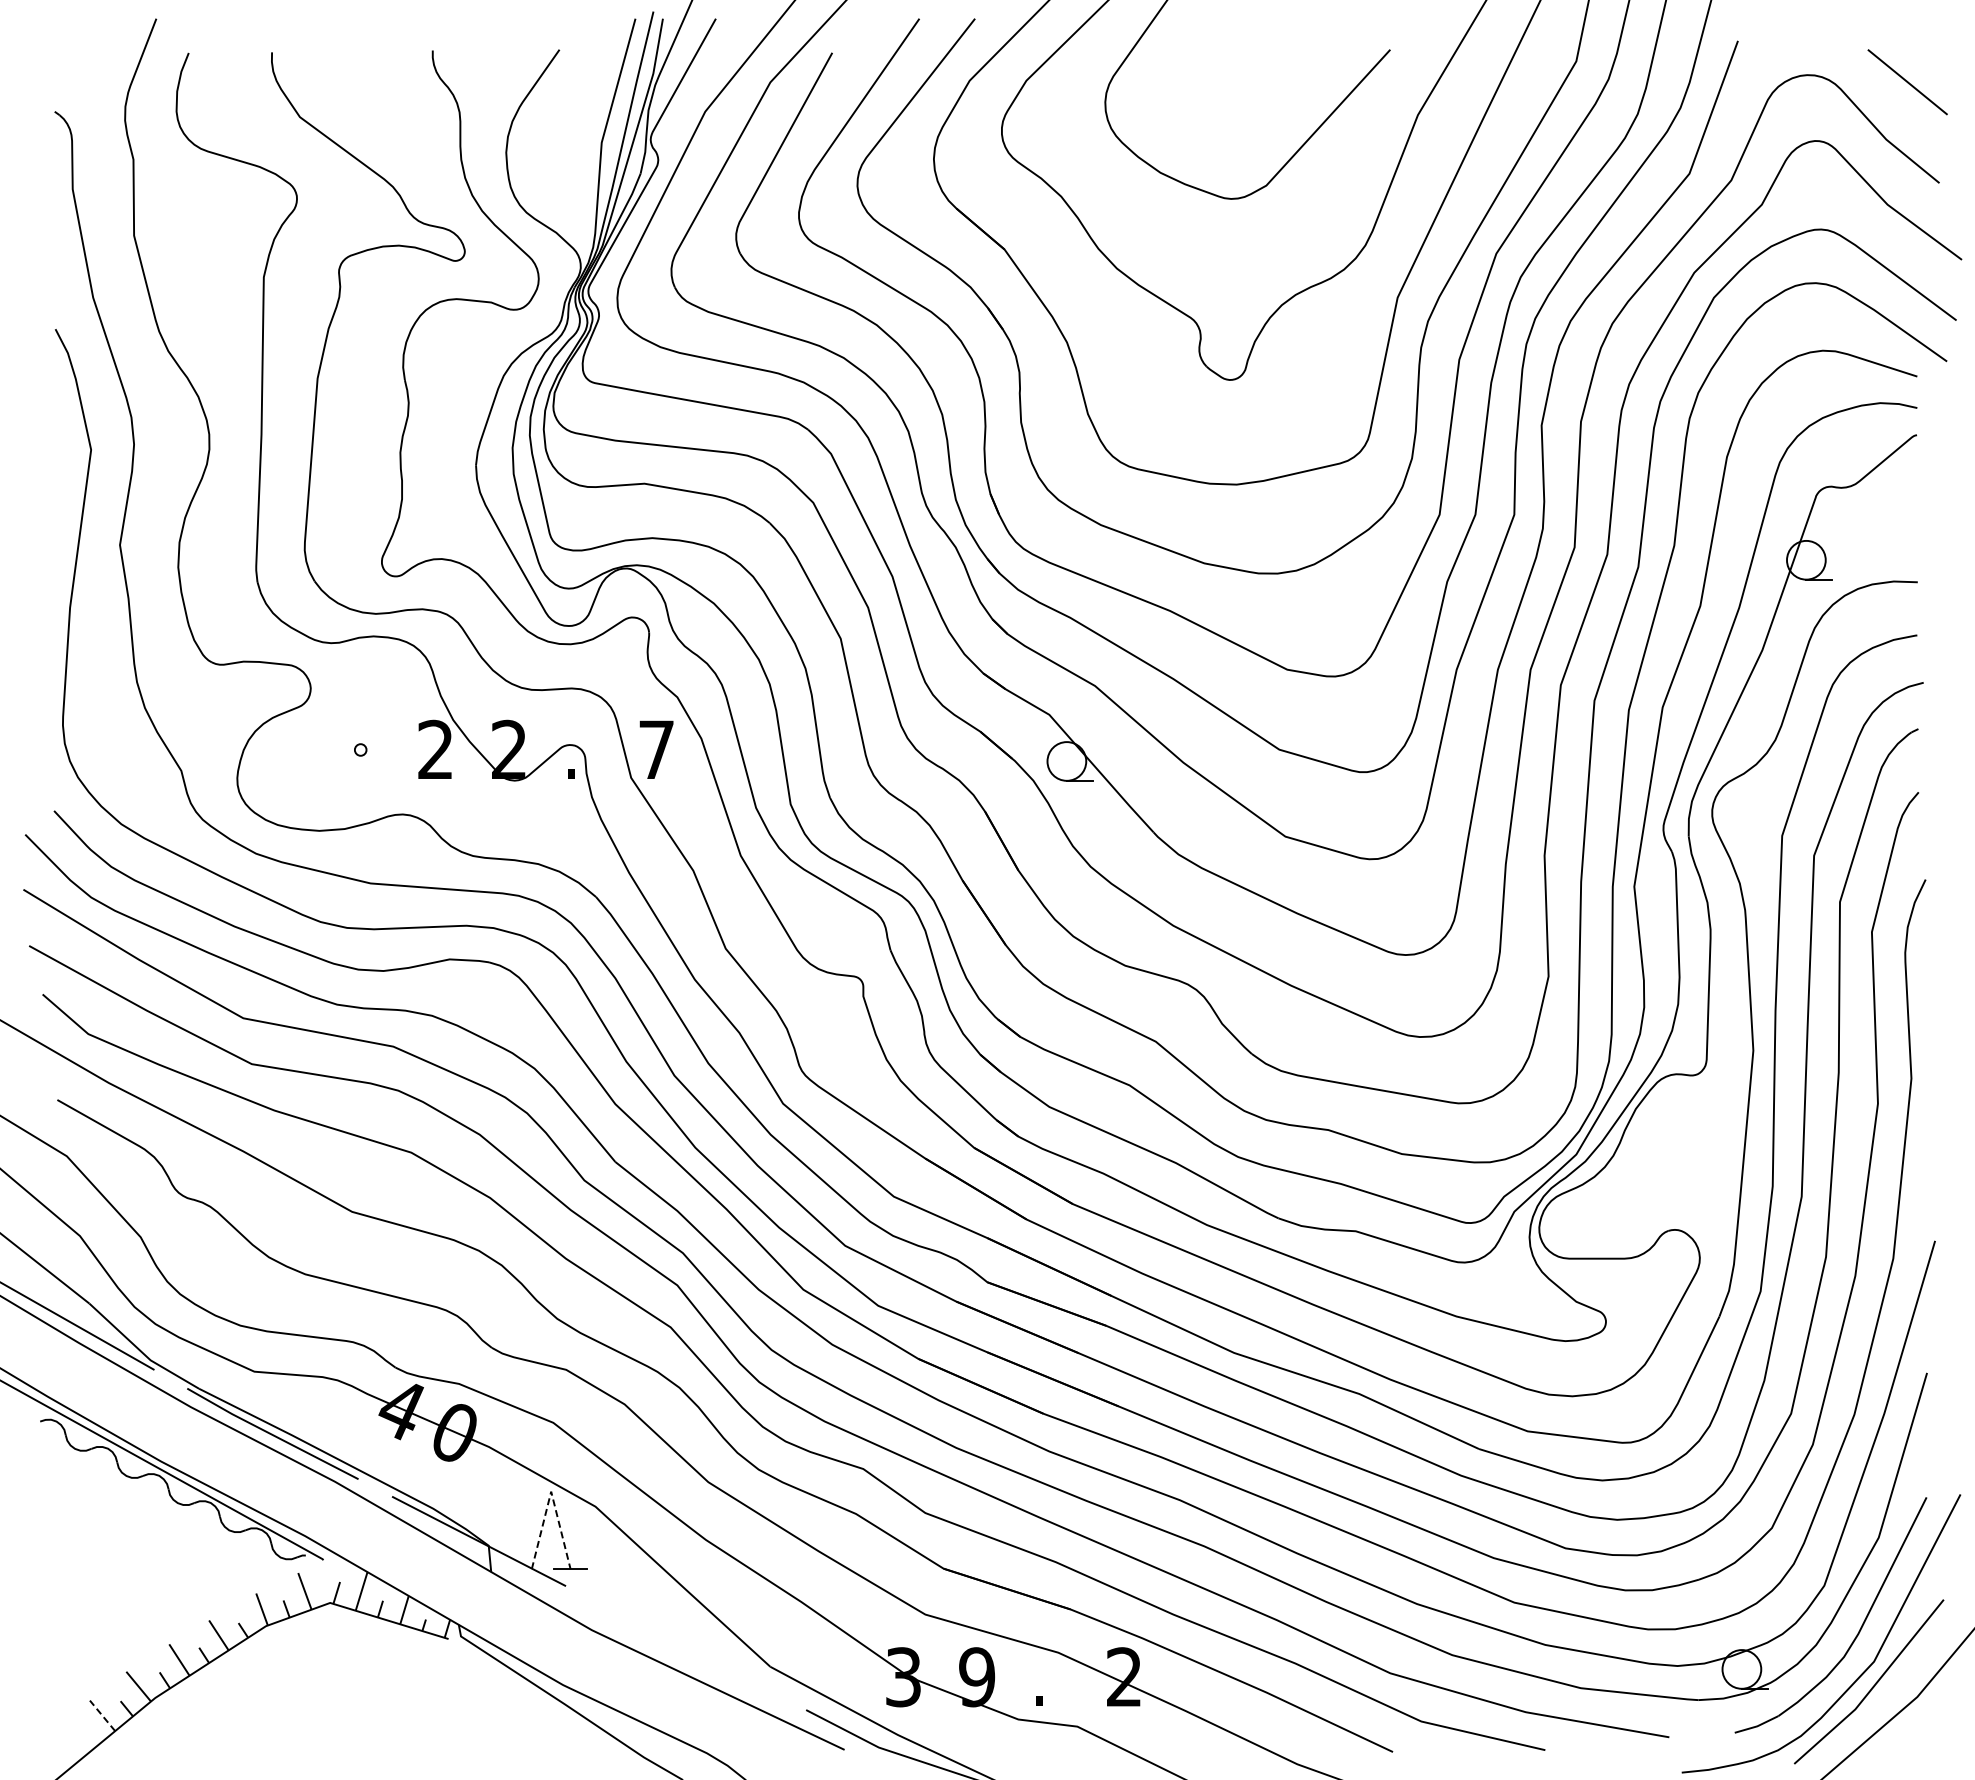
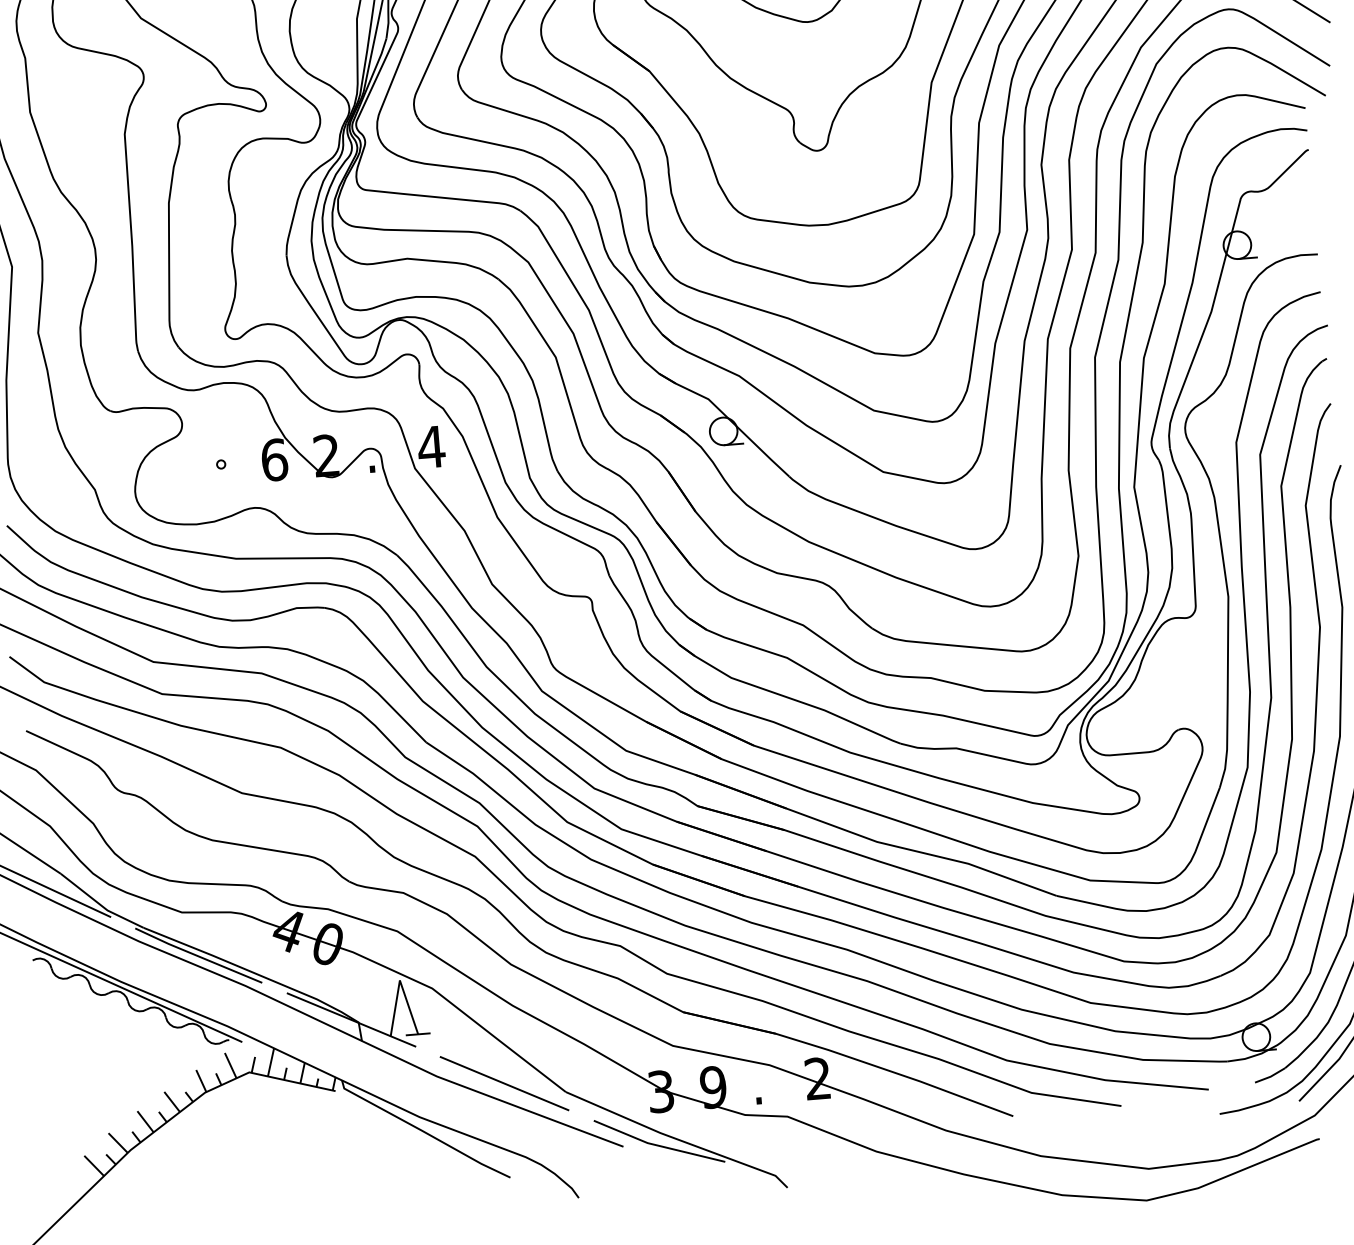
text: (436, 749) -> (275, 459), 2 -> 6
text: (656, 749) -> (431, 446), 7 -> 4
line: (551, 1491) -> (400, 980), dashed -> solid
line: (685, 1647) -> (504, 1083), added
line: (102, 1715) -> (94, 1165), dashed -> solid

